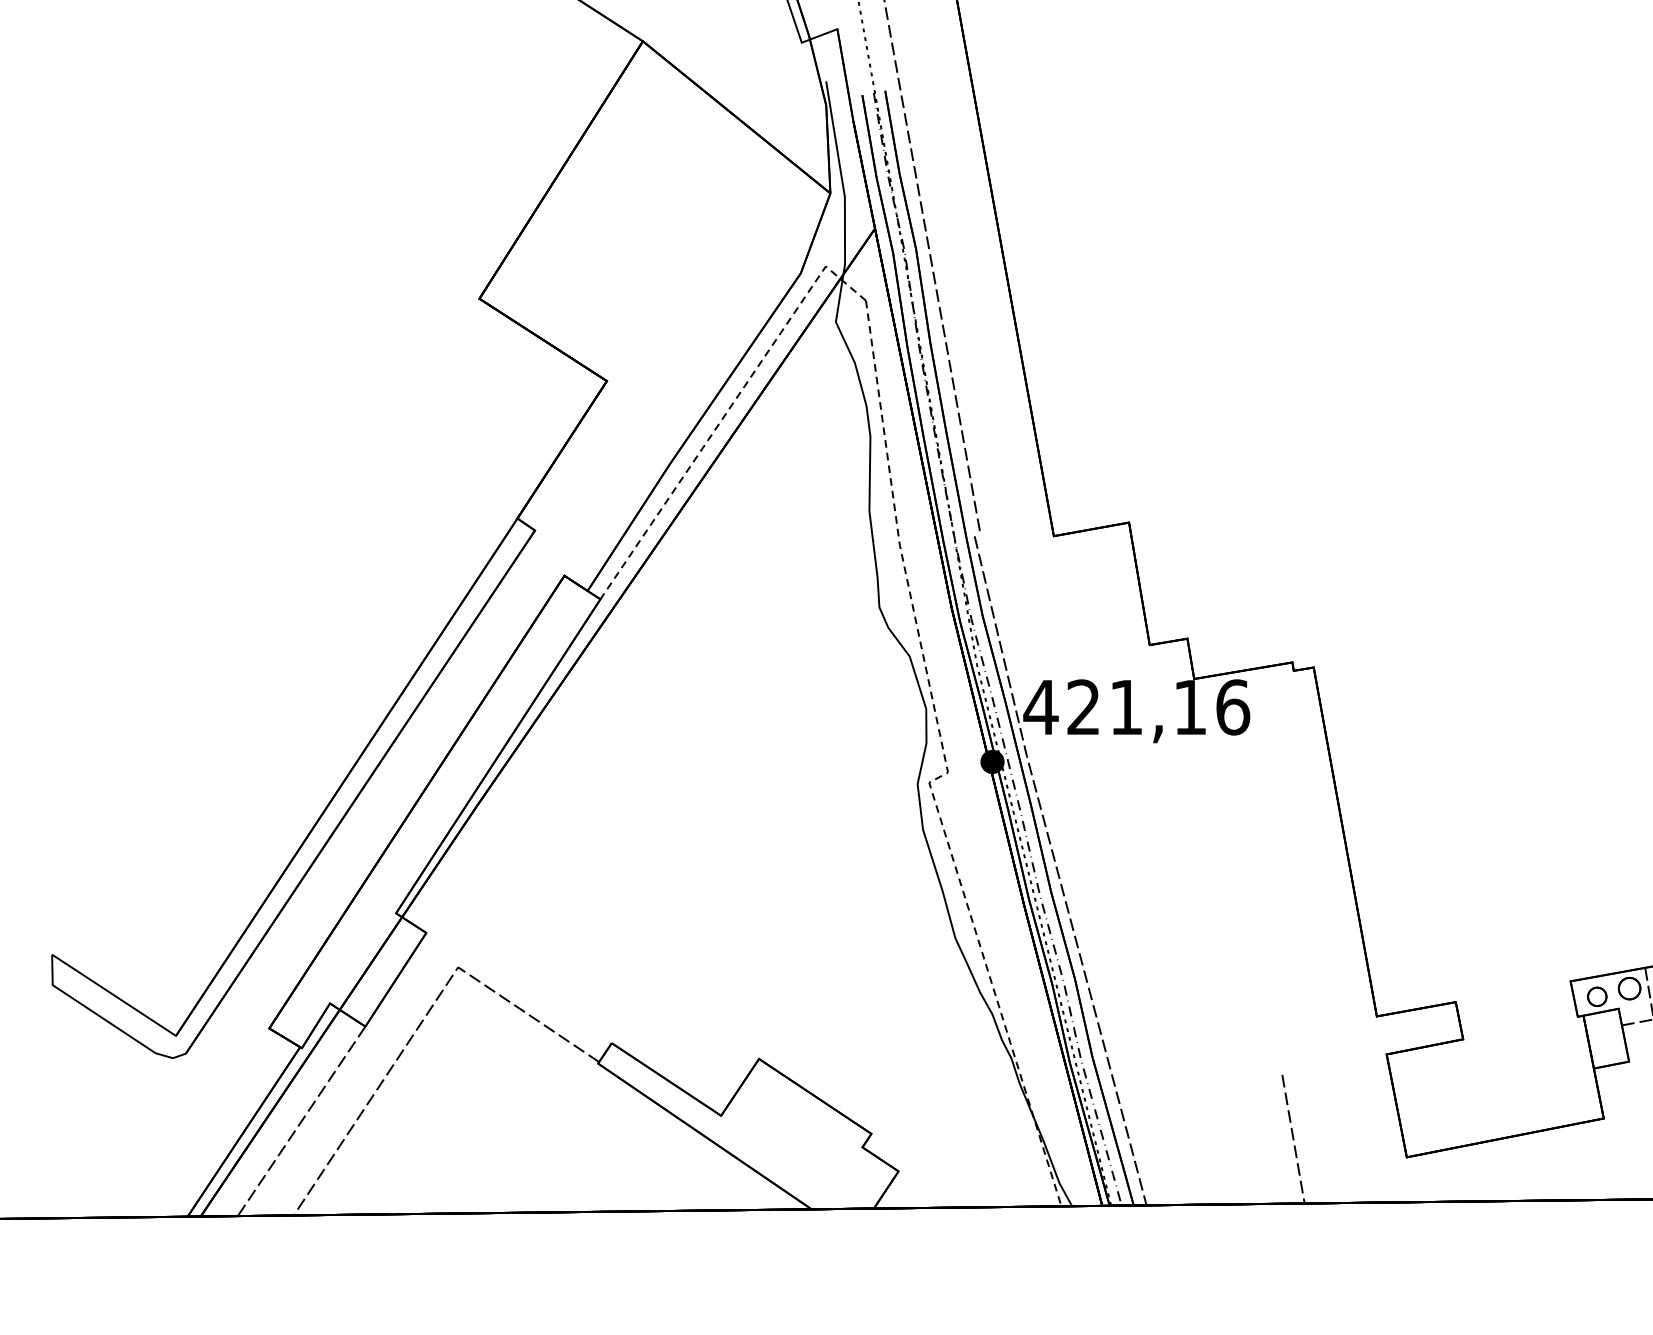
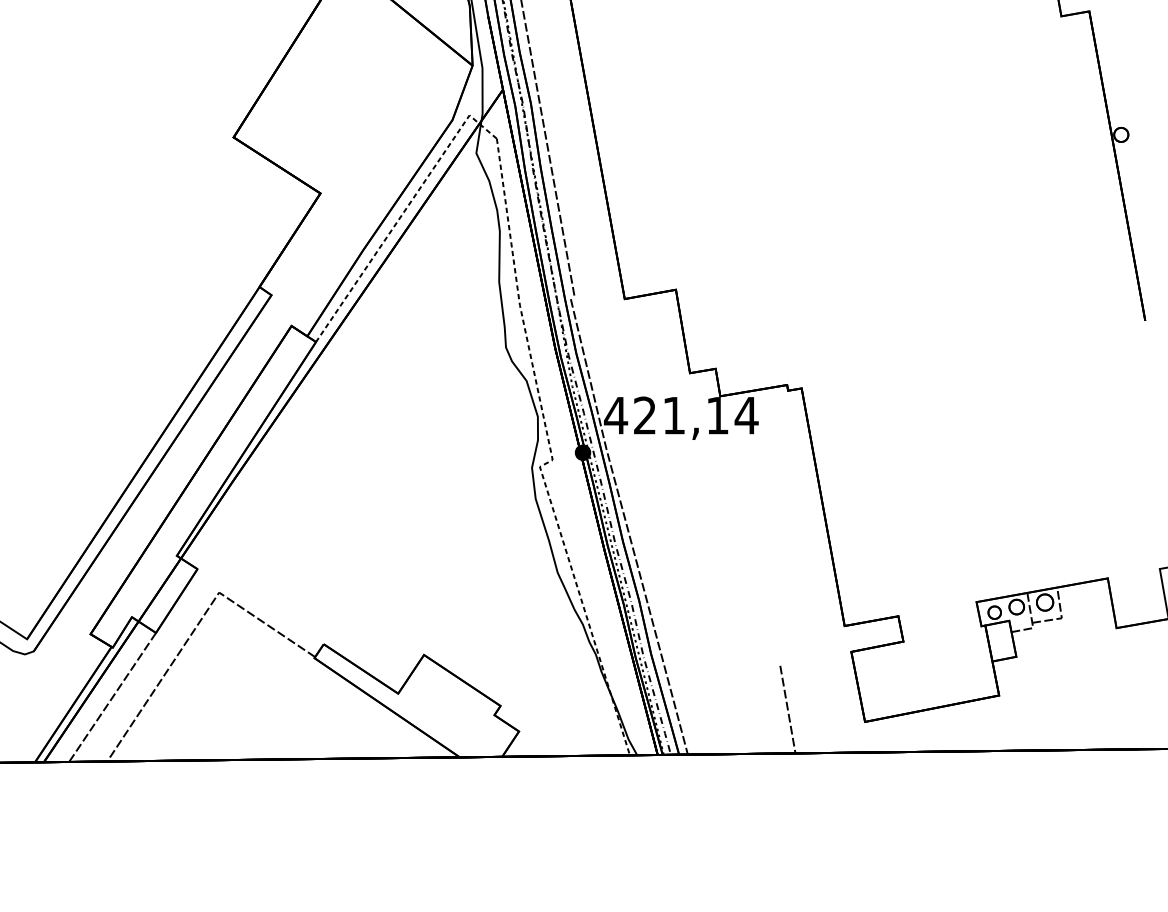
text: (1232, 707) -> (746, 415), 421,16 -> 421,14

